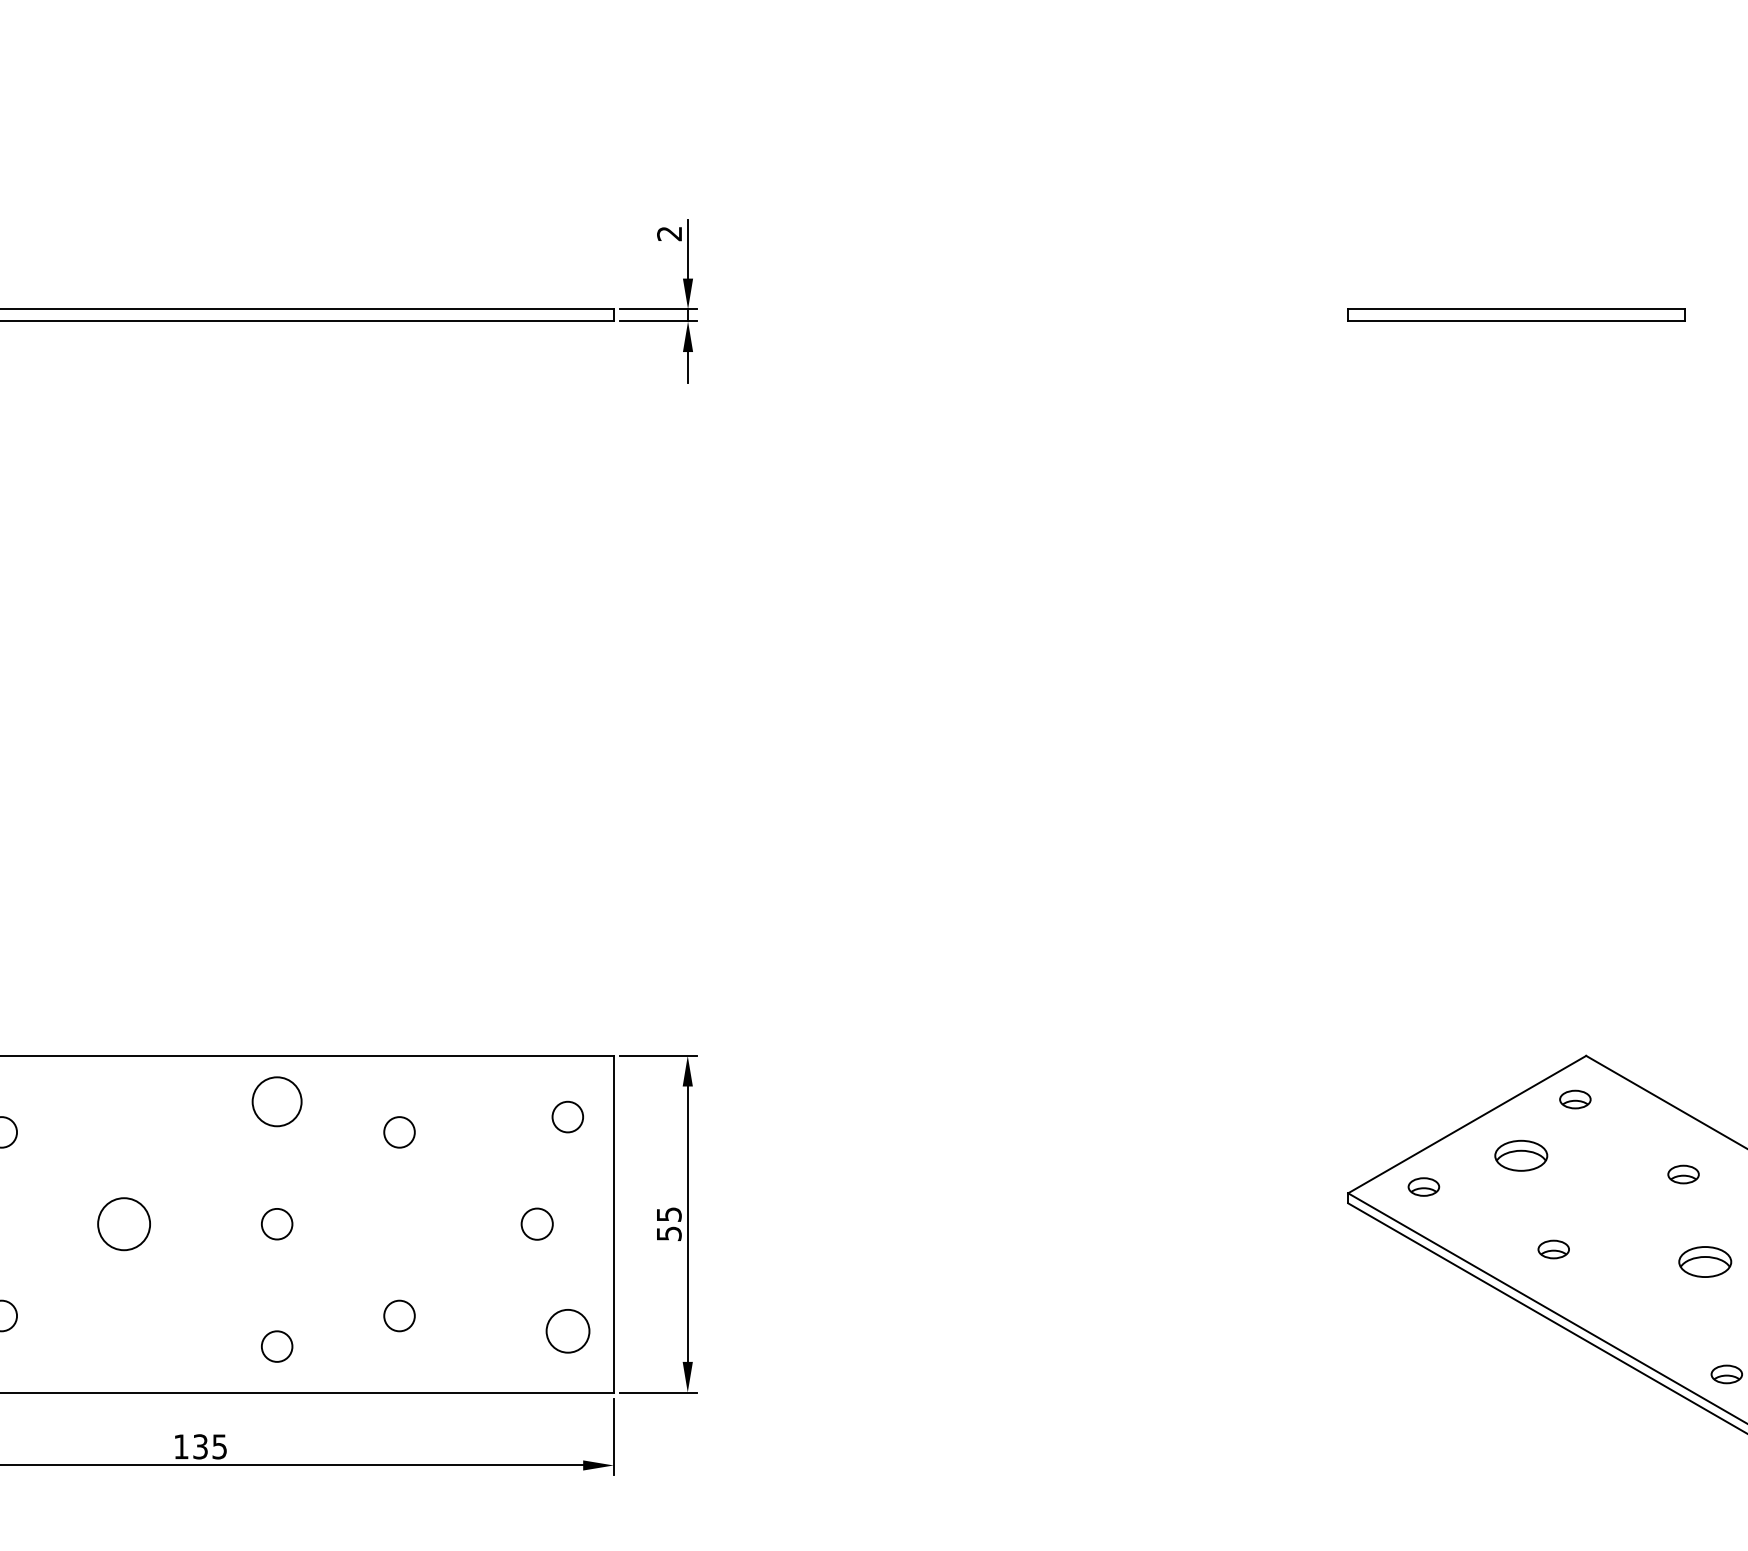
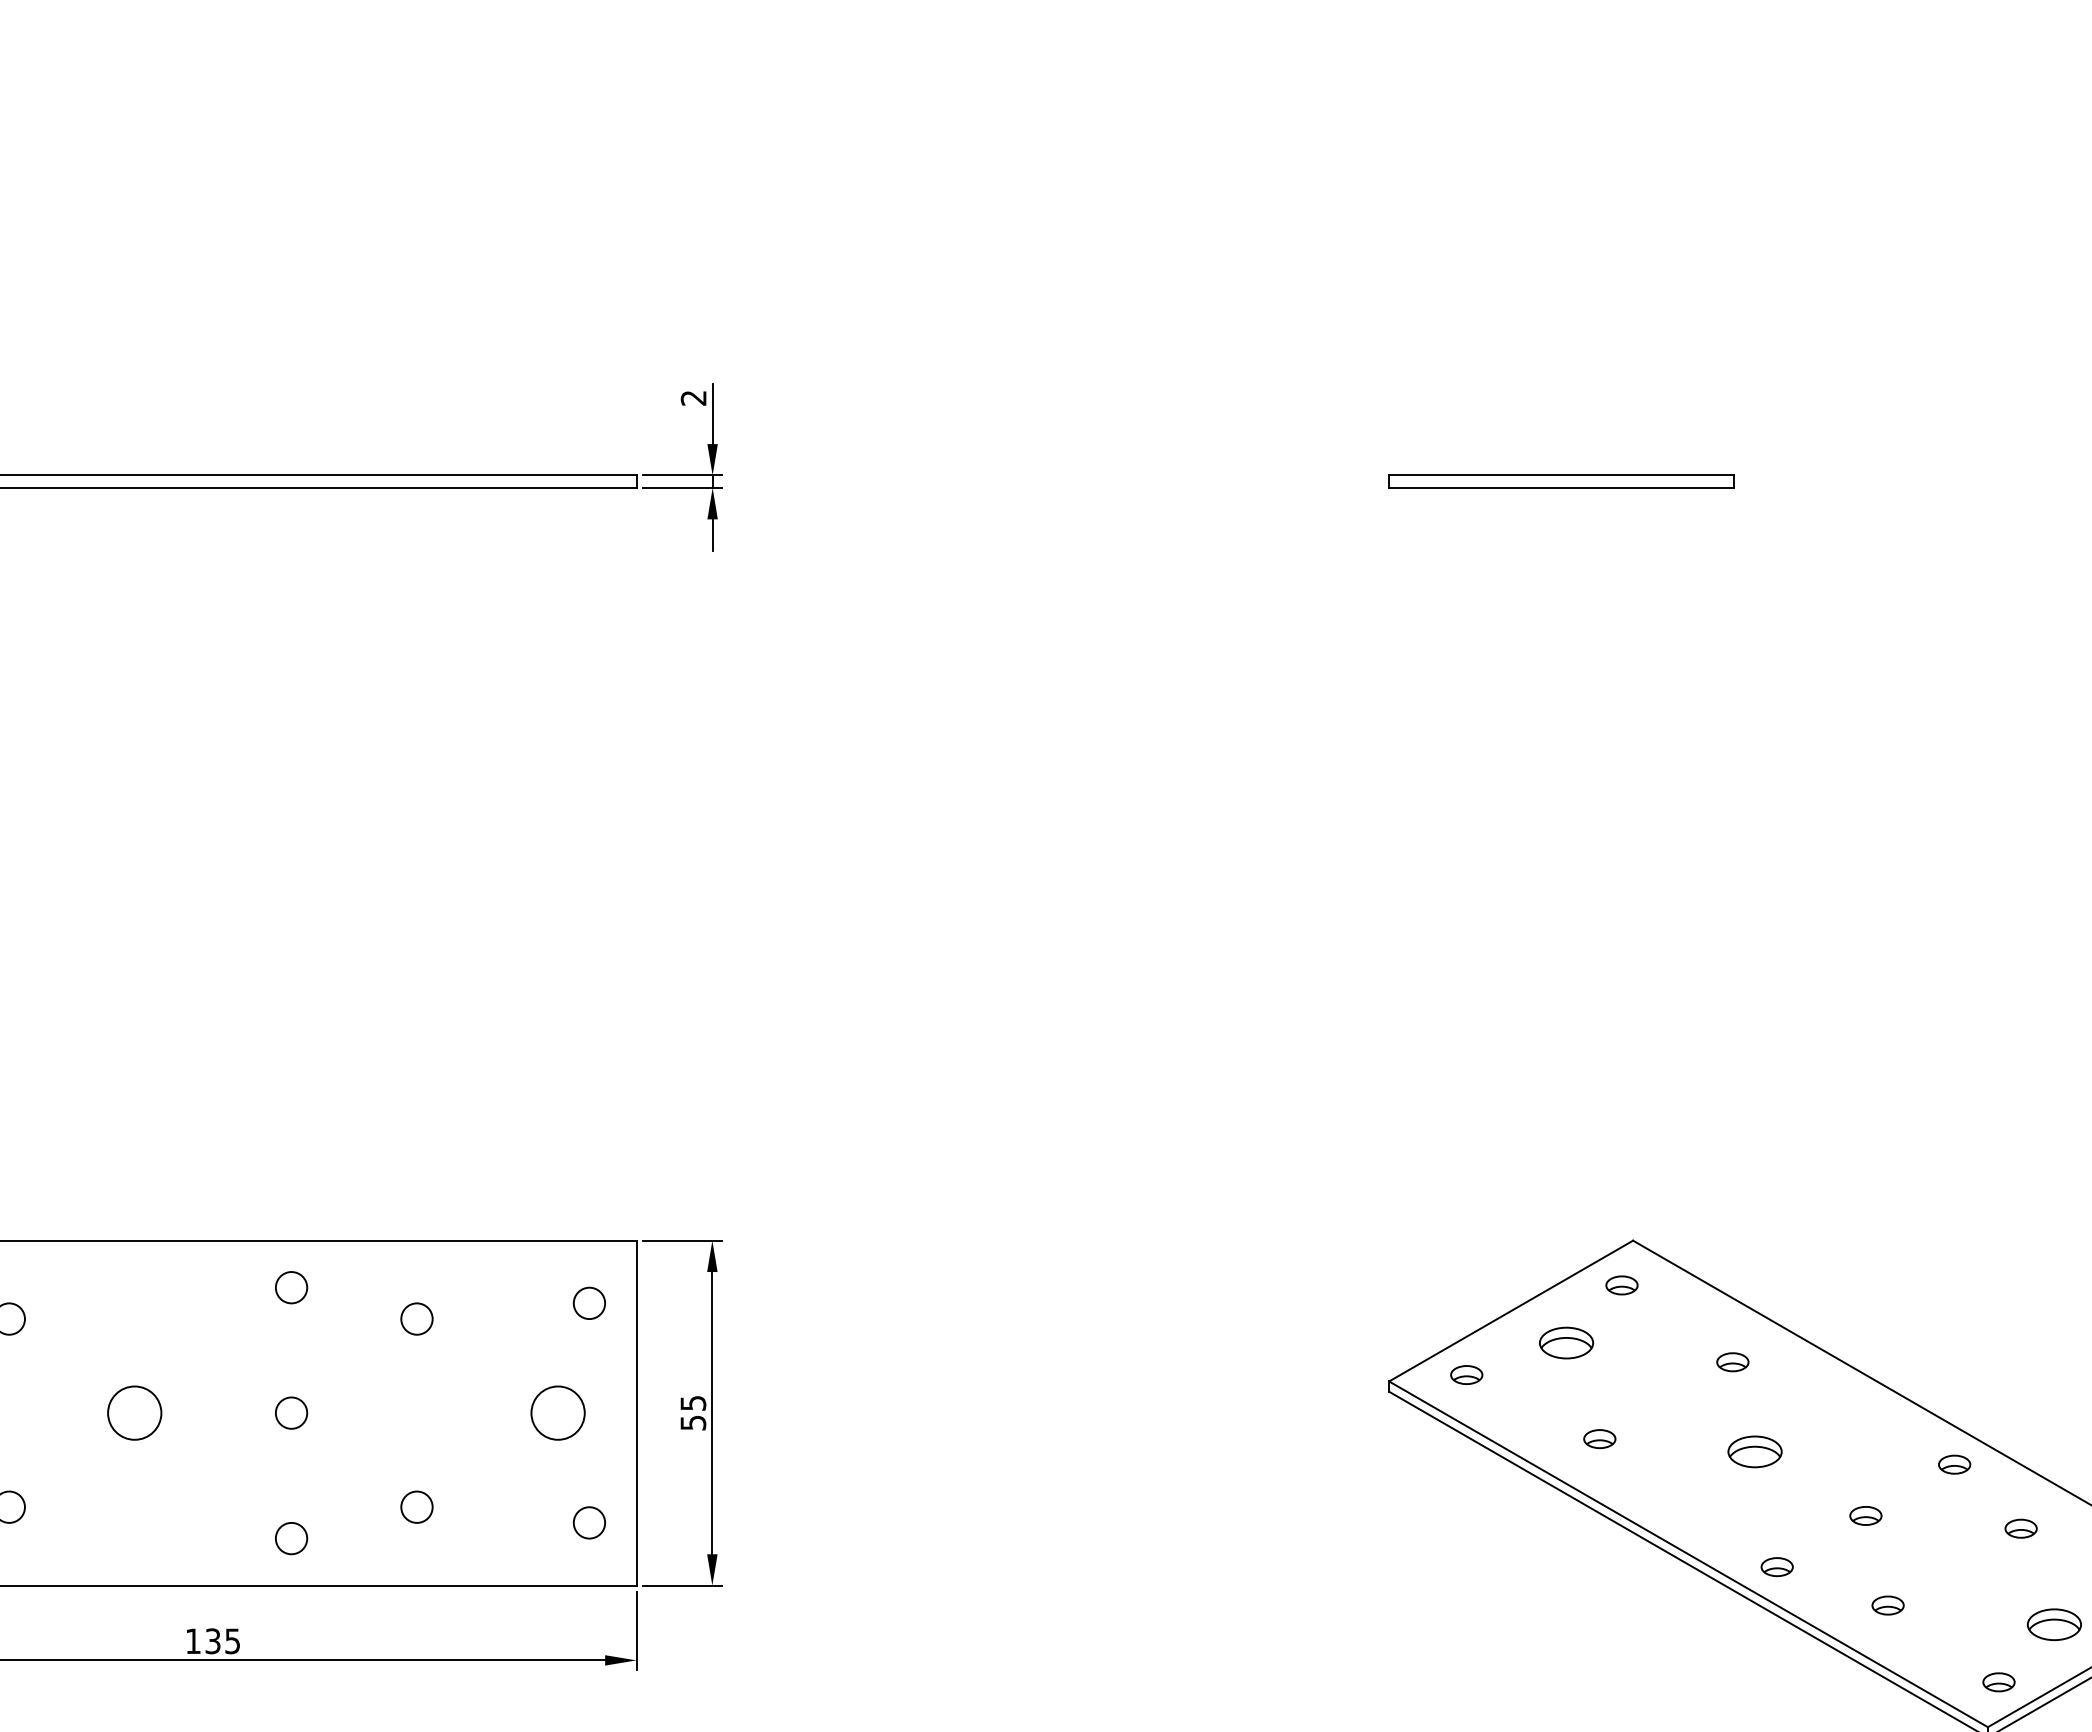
circle: (277, 1101) -> (291, 1287), size x0.62
circle: (536, 1223) -> (557, 1412), size x1.67
circle: (566, 1330) -> (588, 1522), size x0.71

